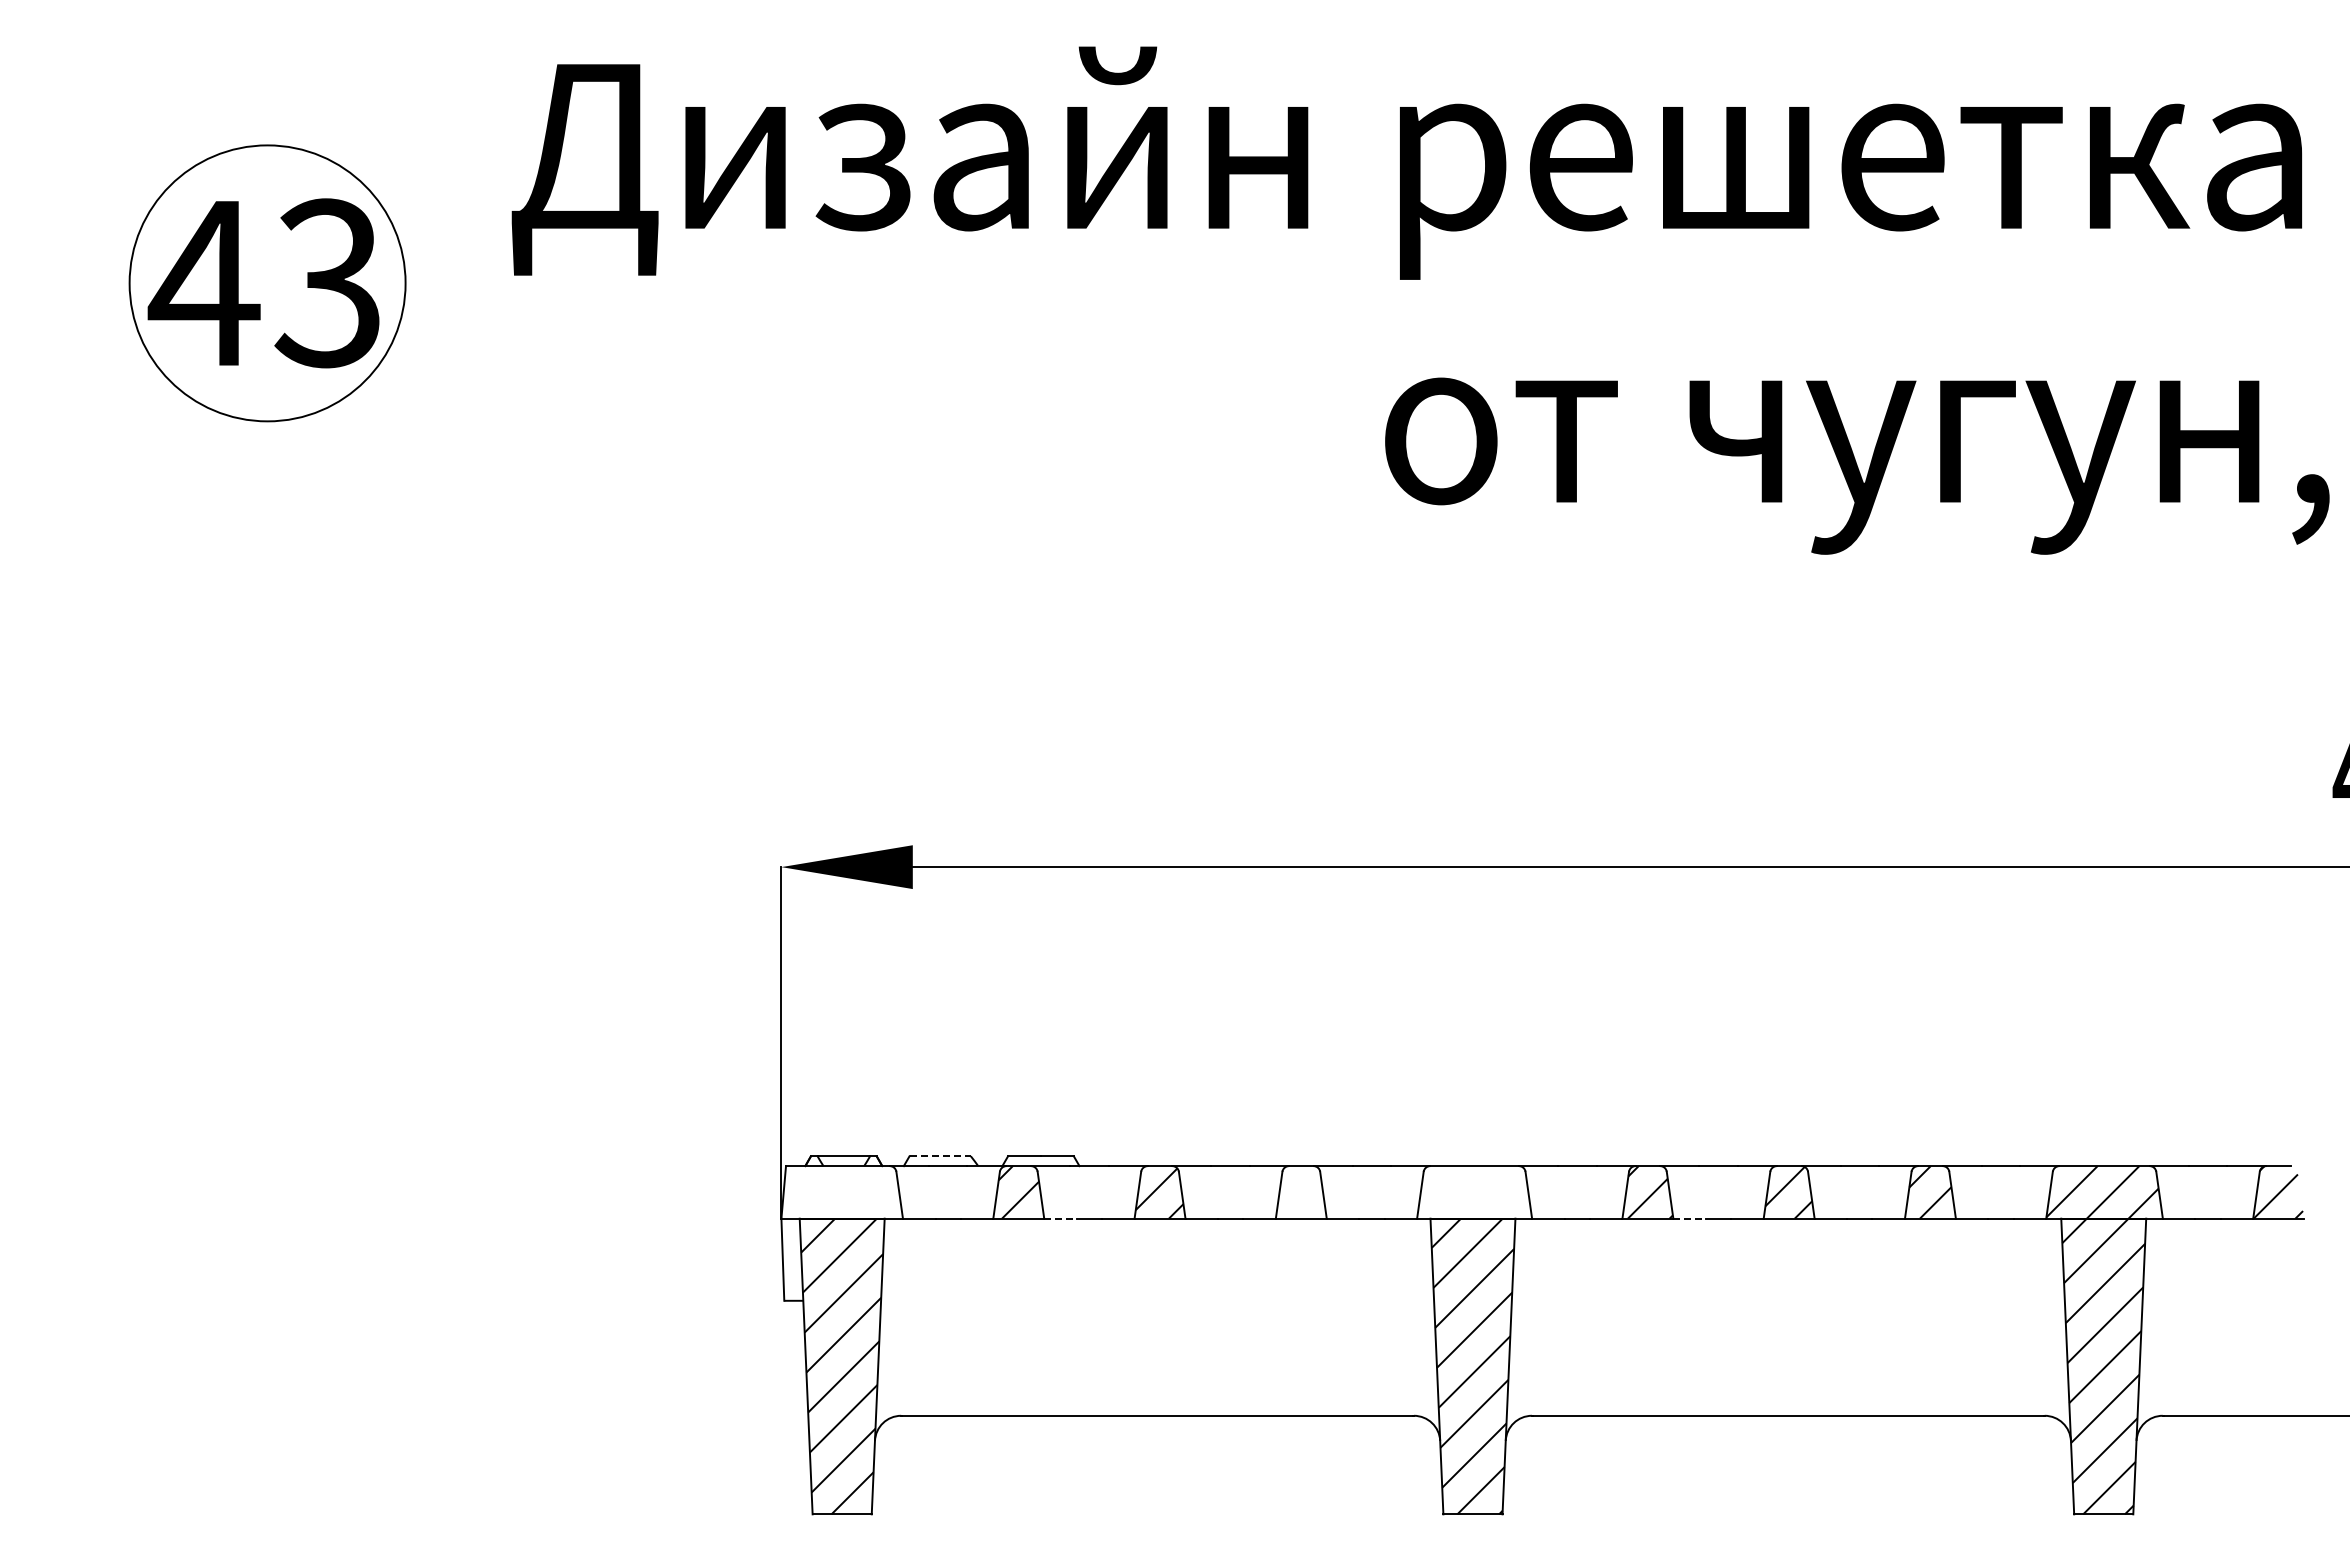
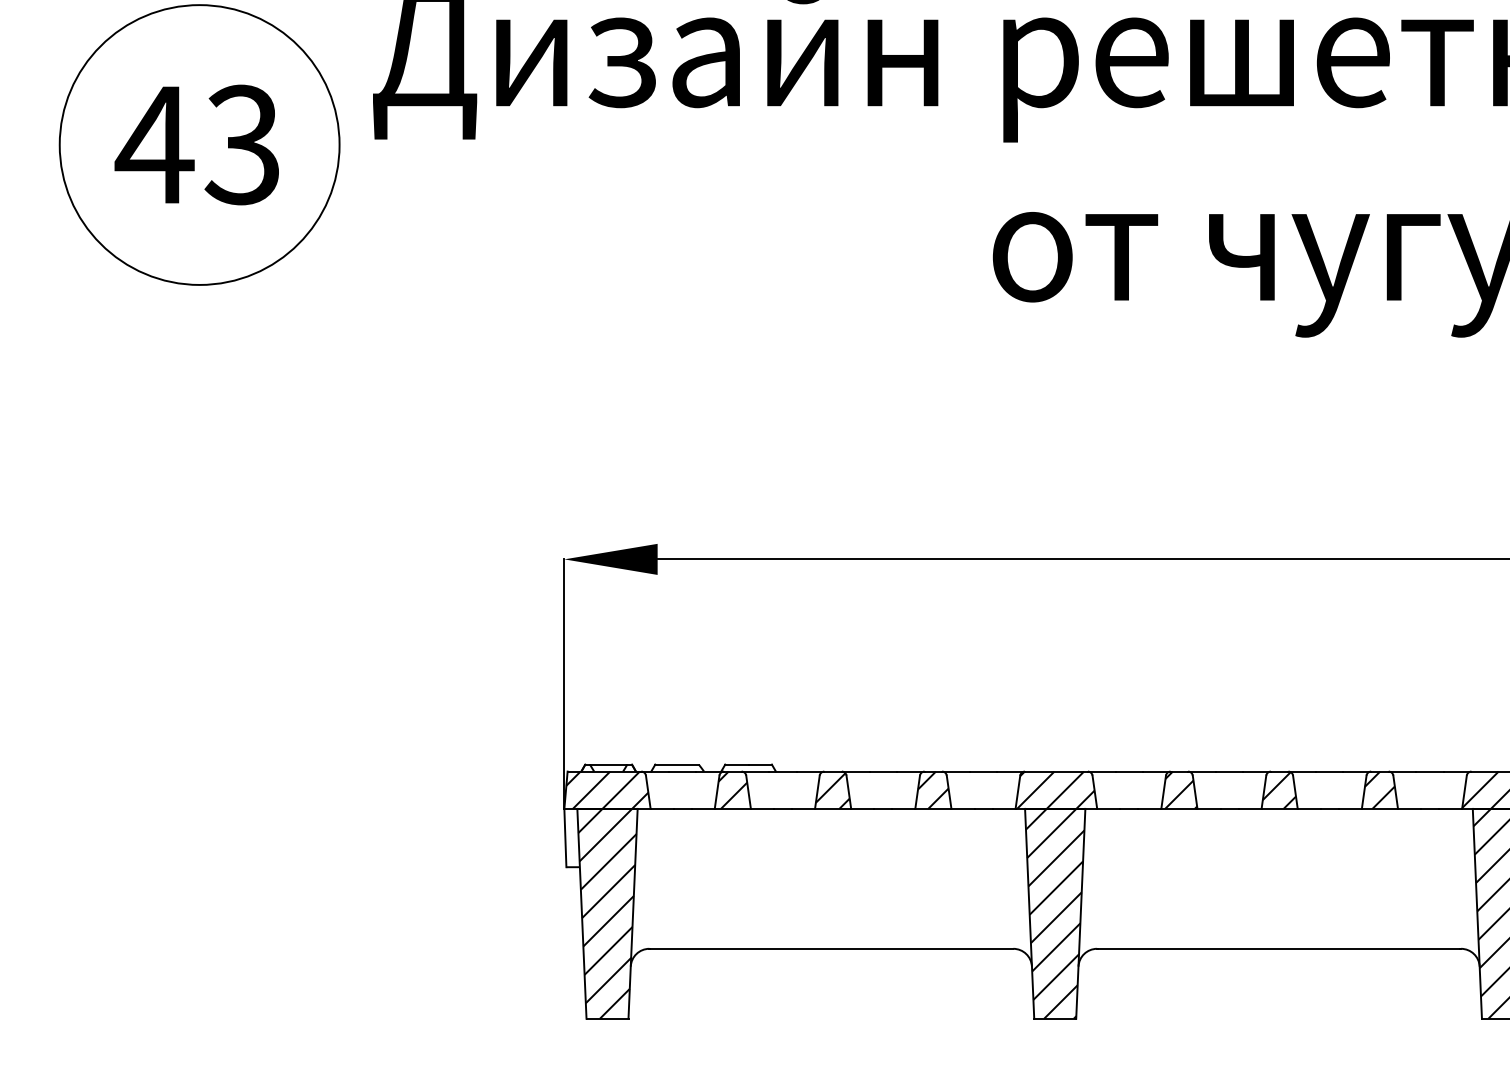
circle: (267, 283) -> (199, 145), size x1.43
line: (940, 1156) -> (677, 764), dashed -> solid
hatch: (841, 1192) -> (607, 790), added
hatch: (1300, 1192) -> (932, 790), added
hatch: (1473, 1192) -> (1055, 790), added
line: (1061, 1218) -> (763, 808), dashed -> solid
line: (1690, 1218) -> (1209, 808), dashed -> solid

